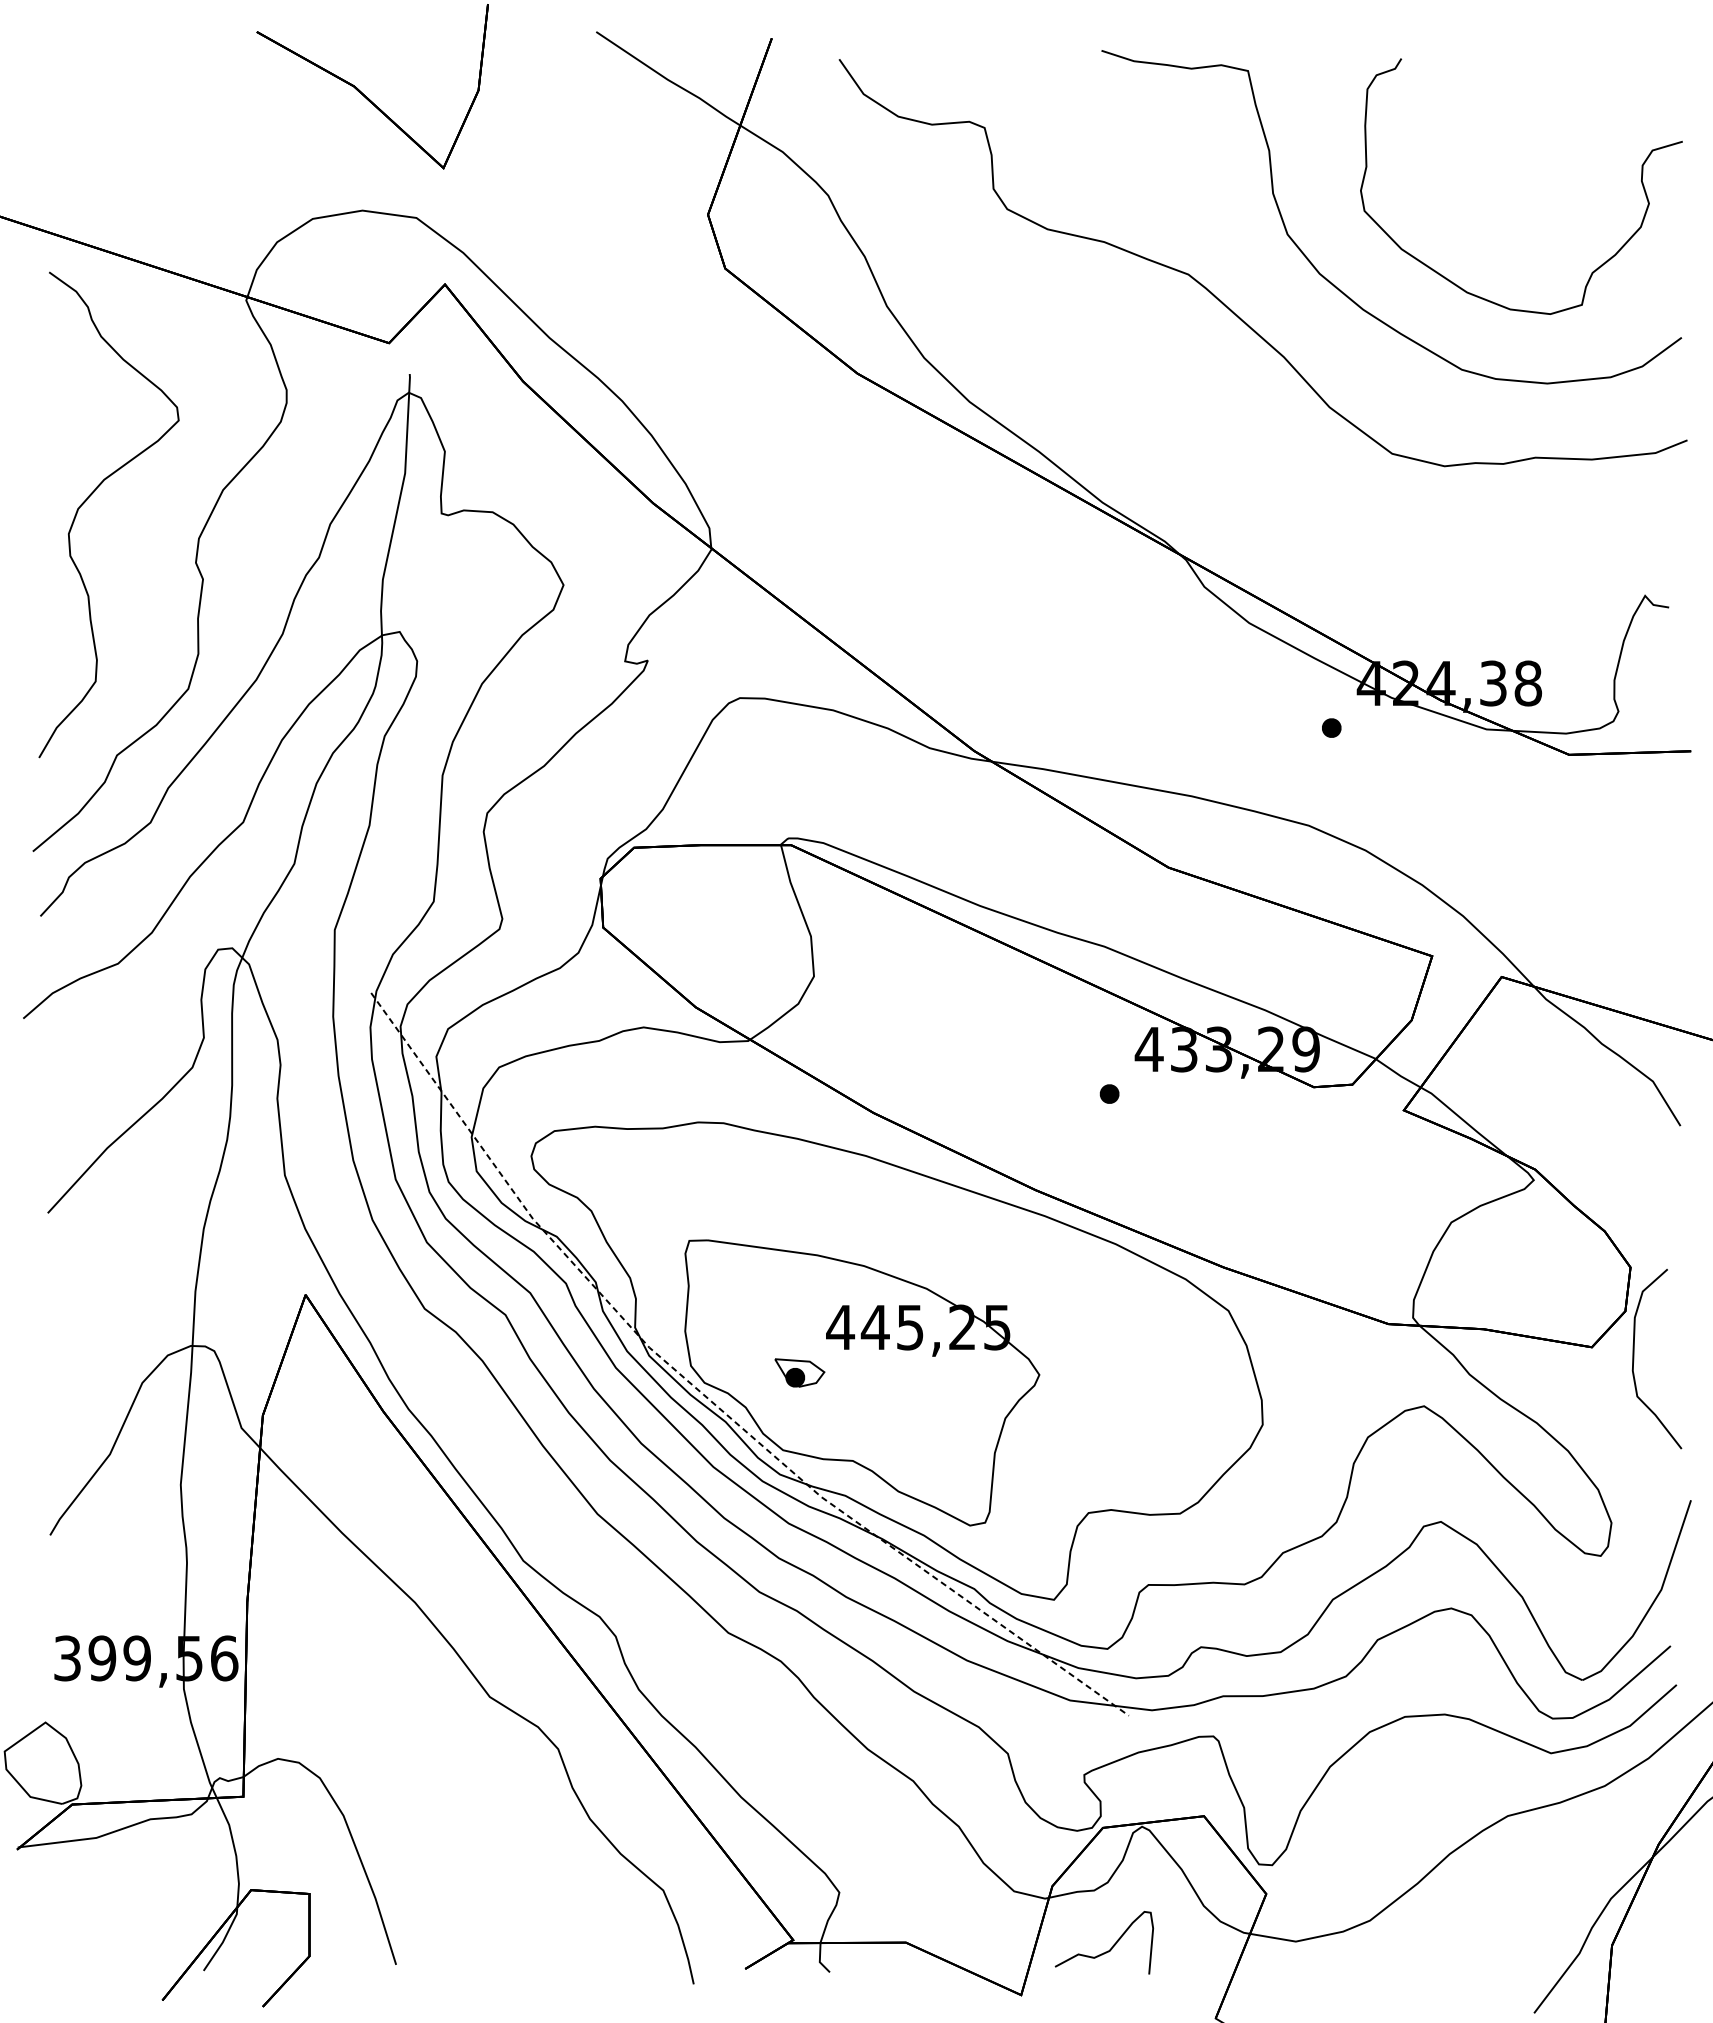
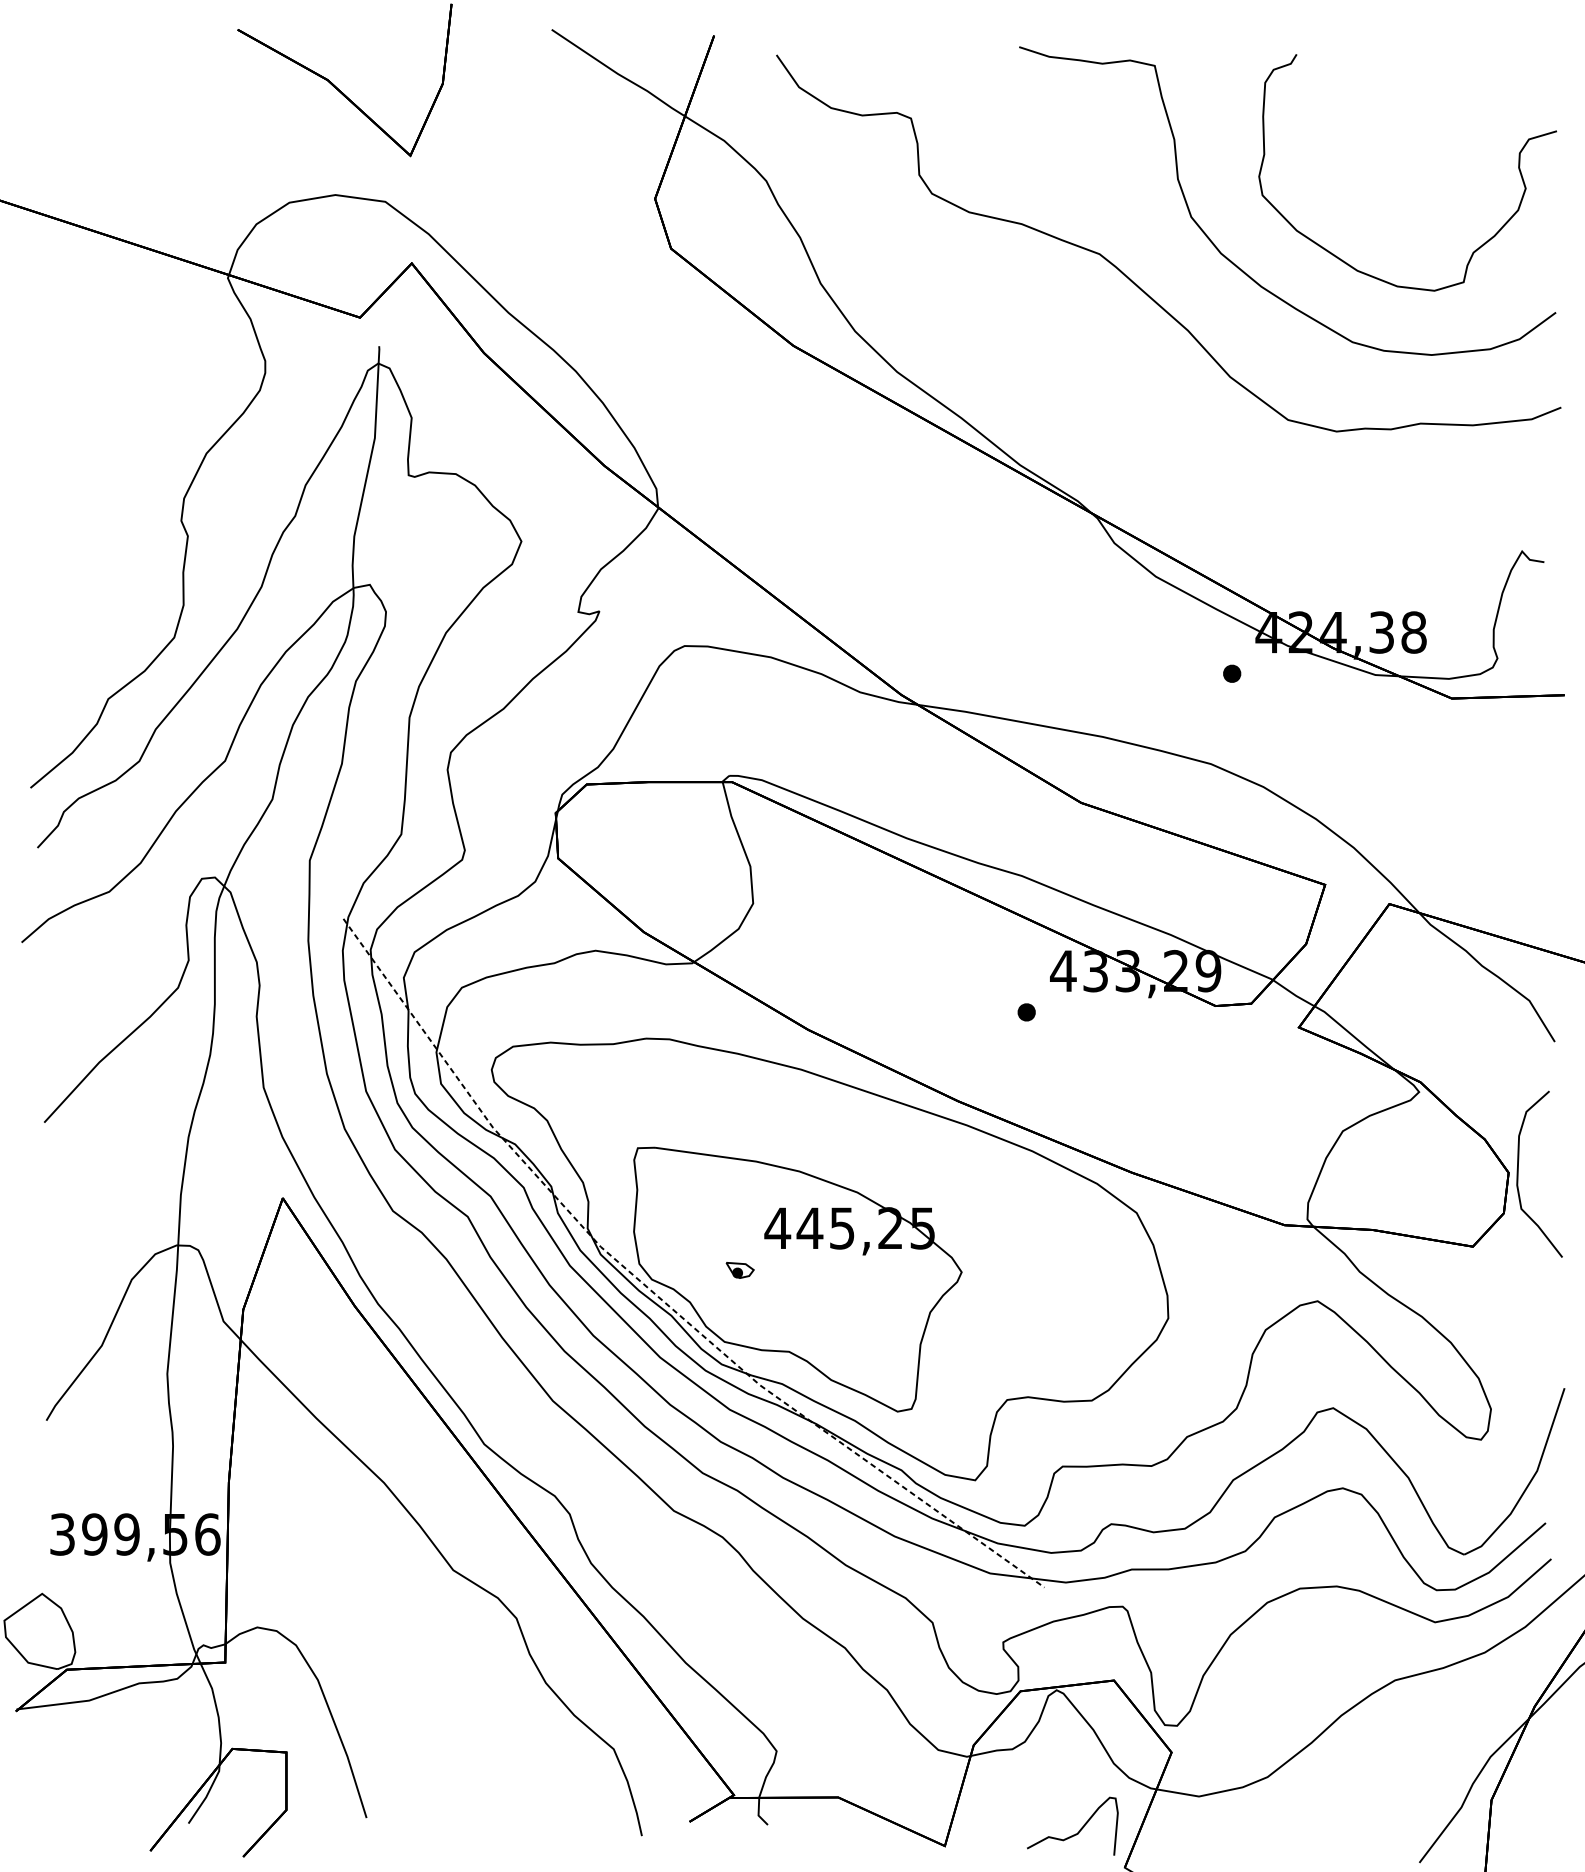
curve: (90, 496) -> (83, 459), removed
curve: (1634, 1359) -> (1518, 1174), moved
part: (799, 1372) -> (739, 1269), size x0.6
curve: (1110, 1948) -> (1078, 1831), moved

